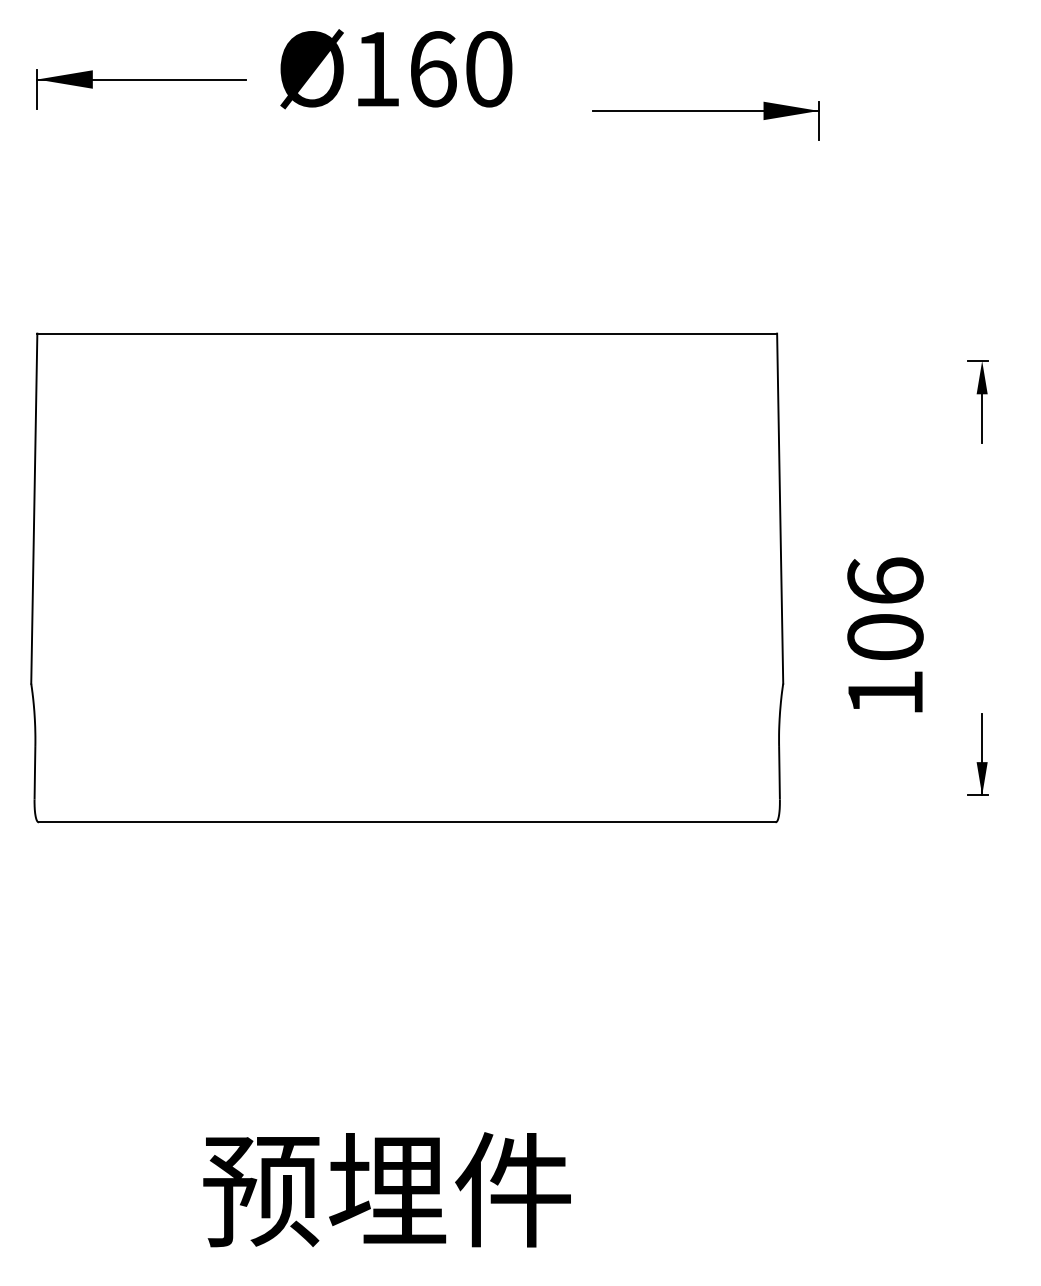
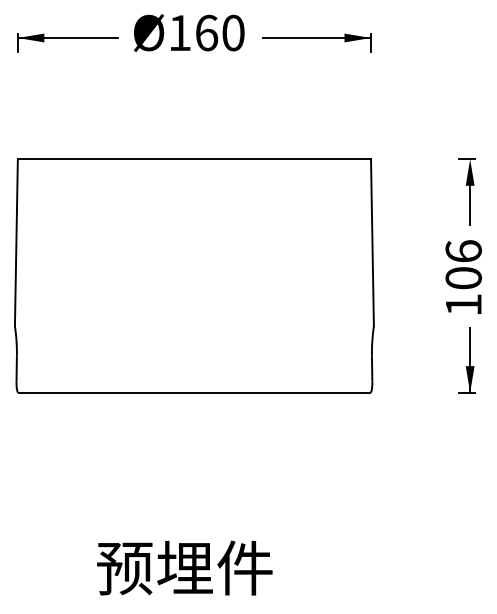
part: (704, 120) -> (316, 42), moved
part: (977, 401) -> (466, 191), size x1.67
text: (884, 633) -> (463, 276), moved
part: (977, 755) -> (466, 360), size x1.67

